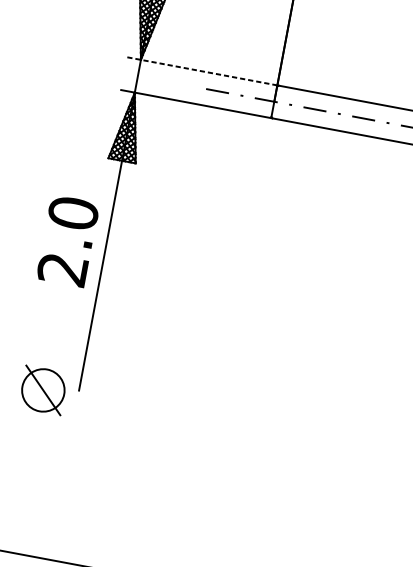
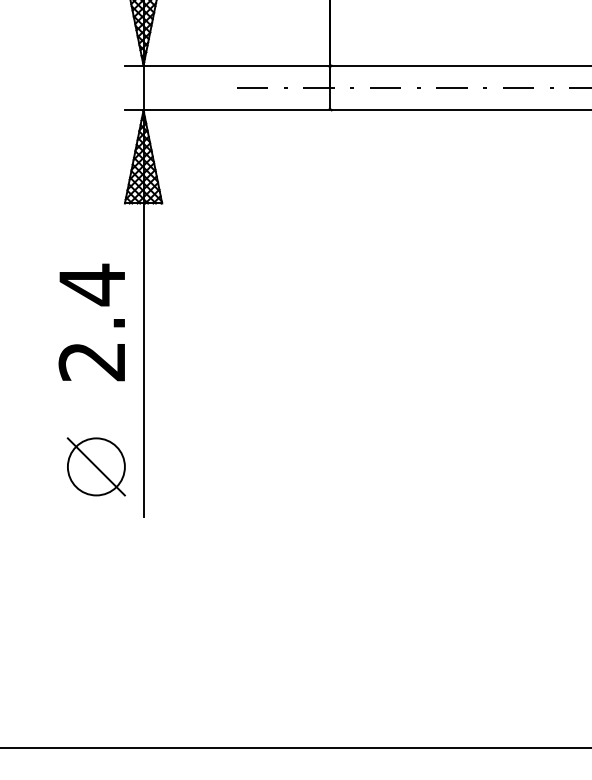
line: (202, 71) -> (227, 65), dashed -> solid
text: (73, 213) -> (92, 284), 2.0 -> 2.4
part: (42, 390) -> (95, 466), moved

